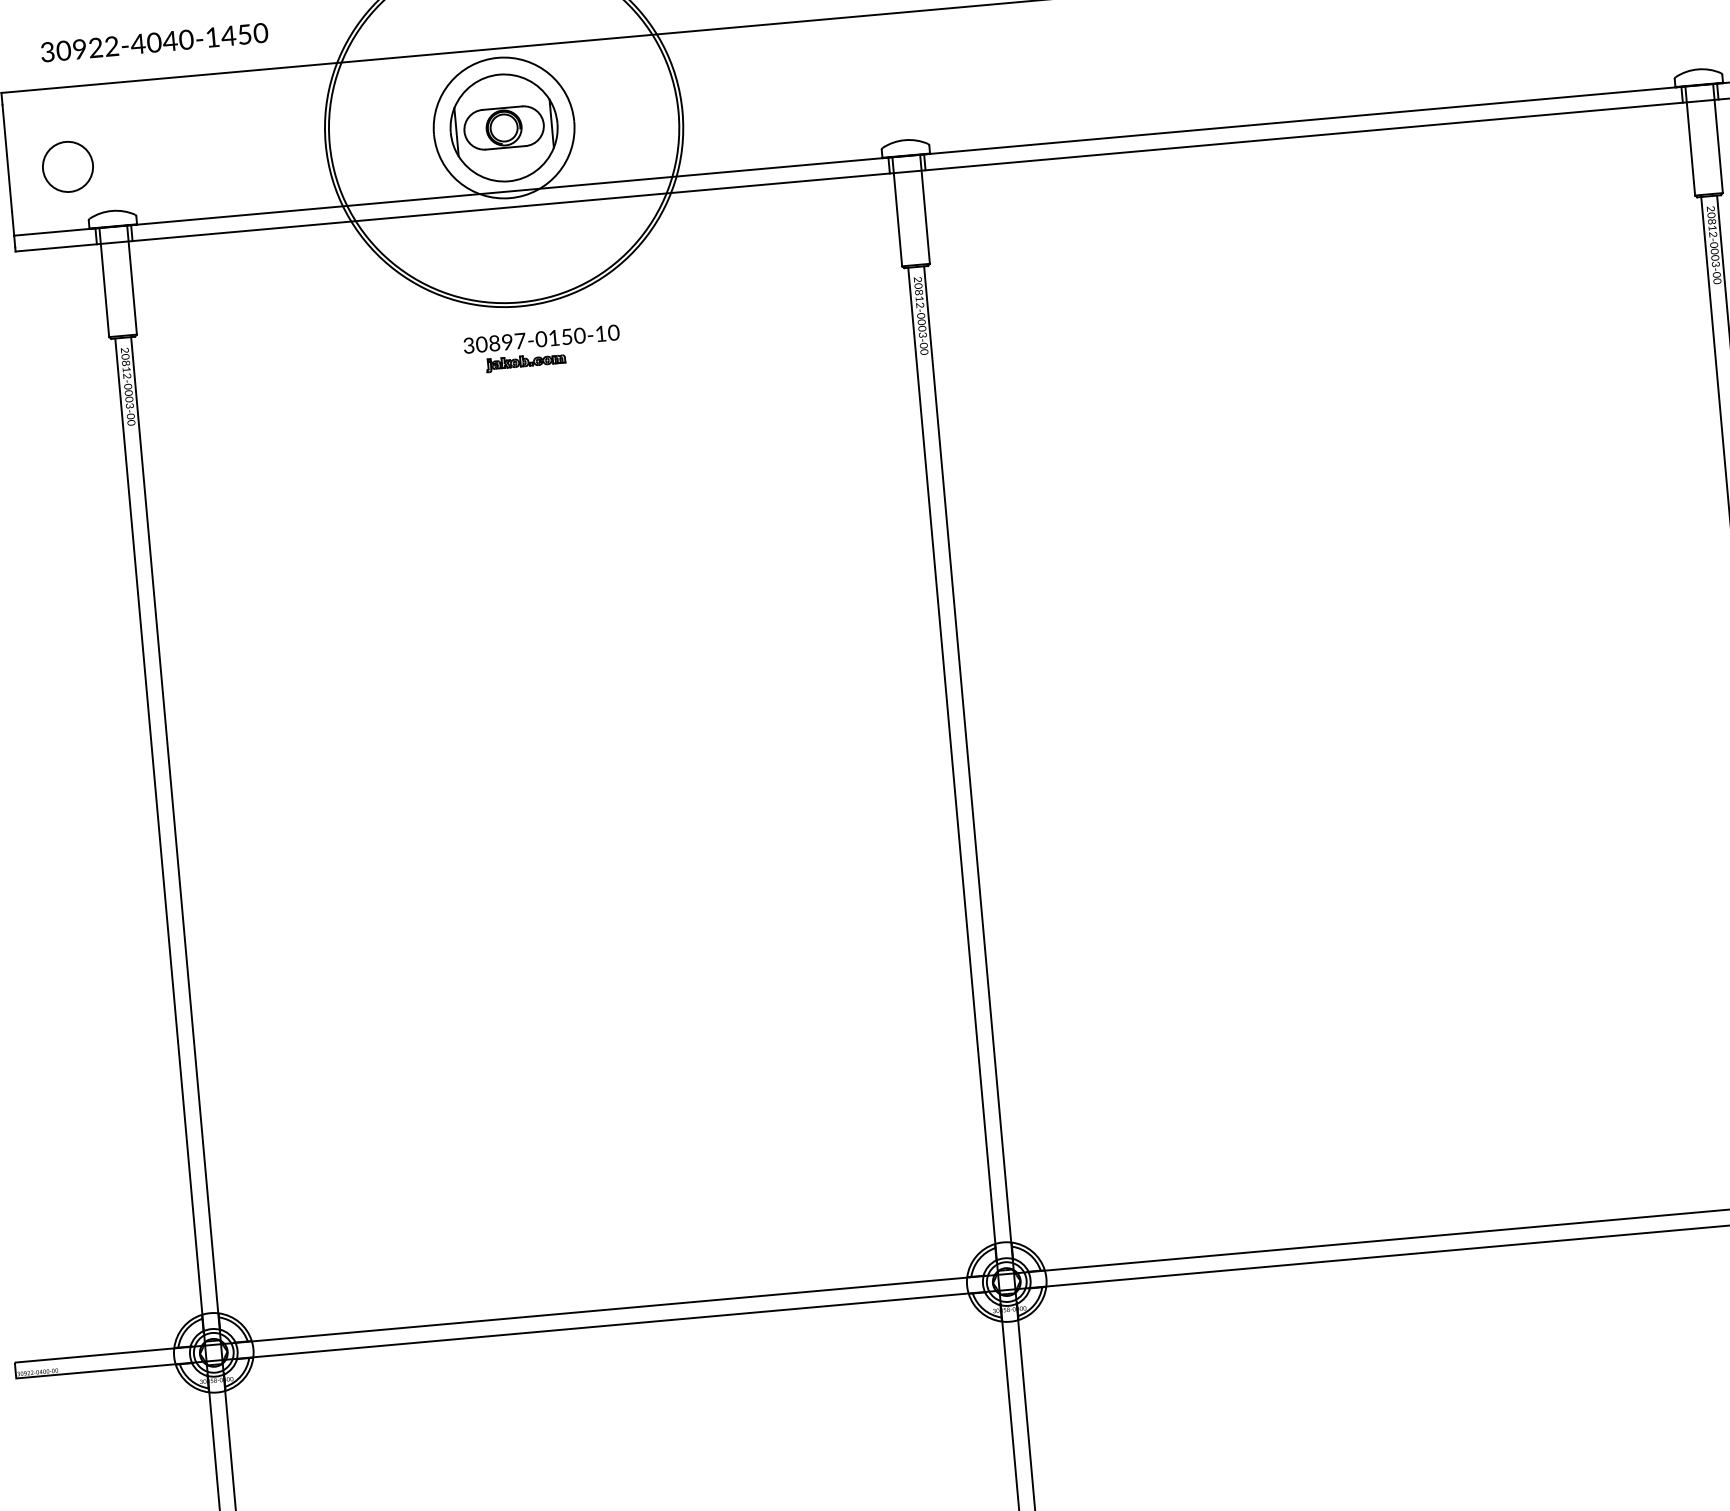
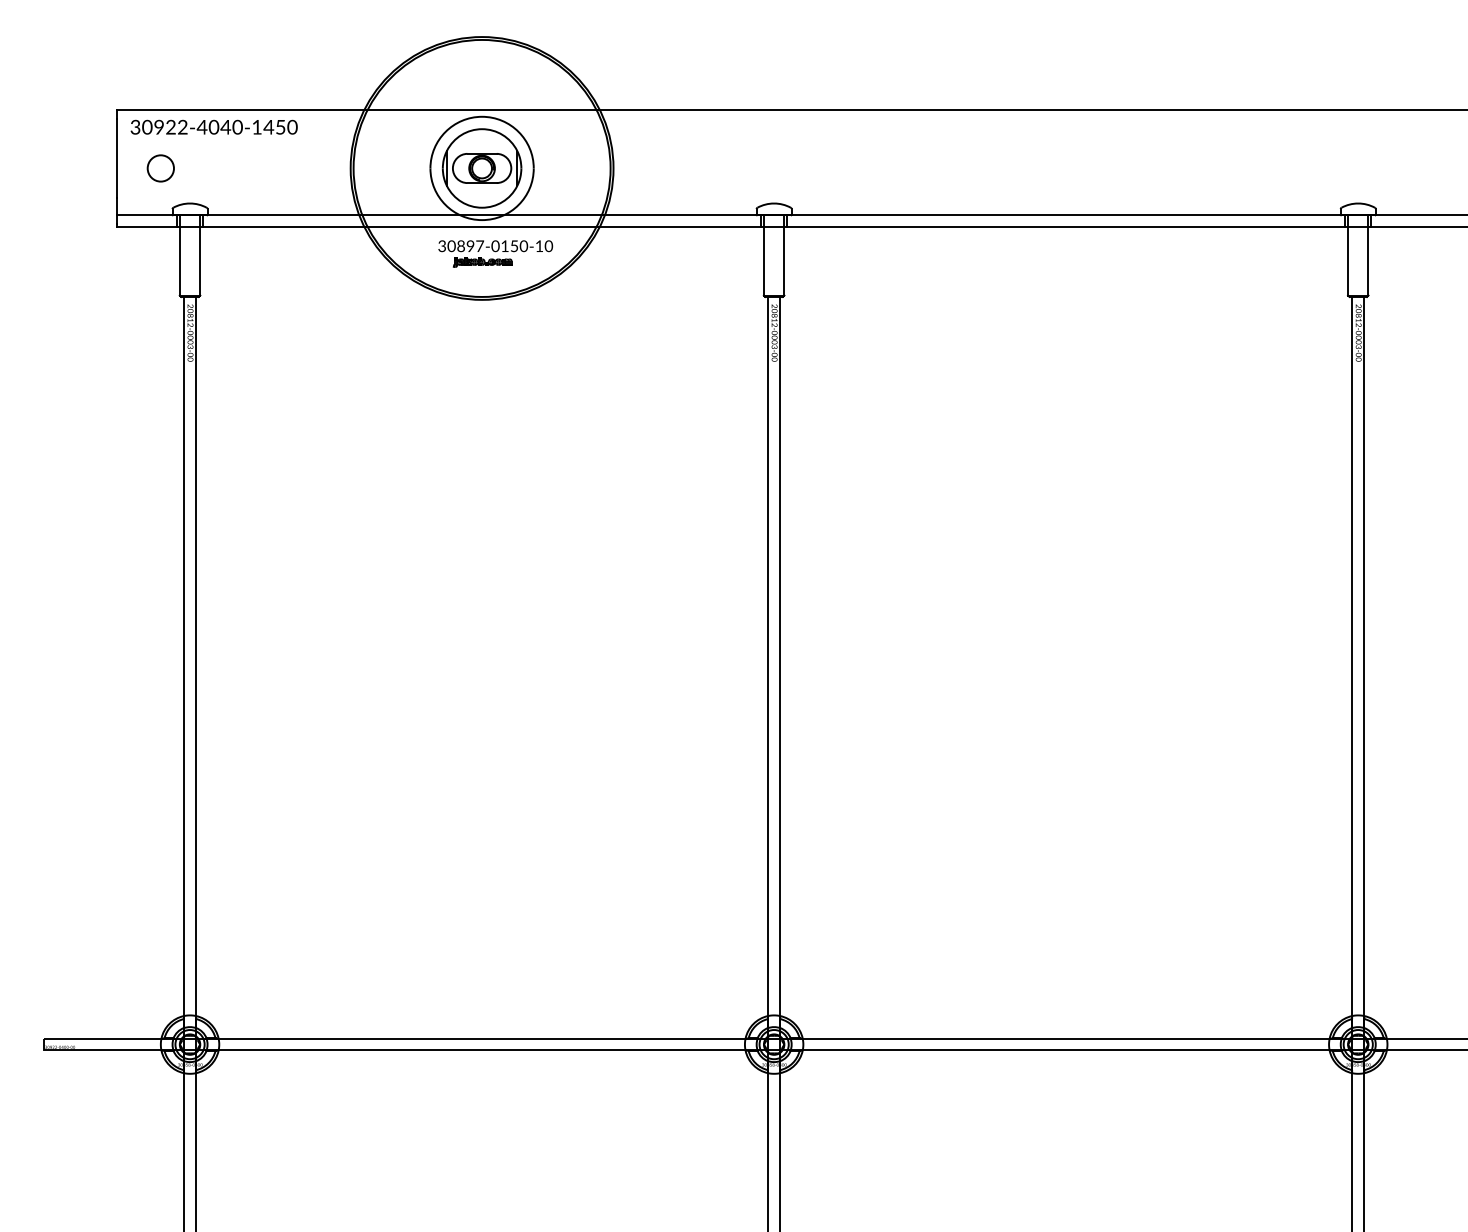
text: (153, 41) -> (213, 126), moved
circle: (67, 167) -> (160, 168), size x0.71
part: (542, 349) -> (495, 253), moved

